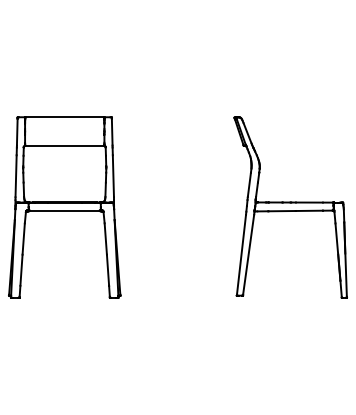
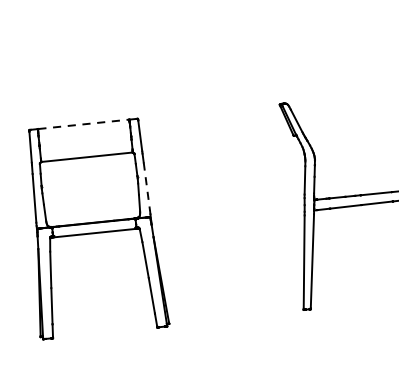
line: (65, 117) -> (84, 124), solid -> dashed
line: (113, 176) -> (147, 186), solid -> dashed

